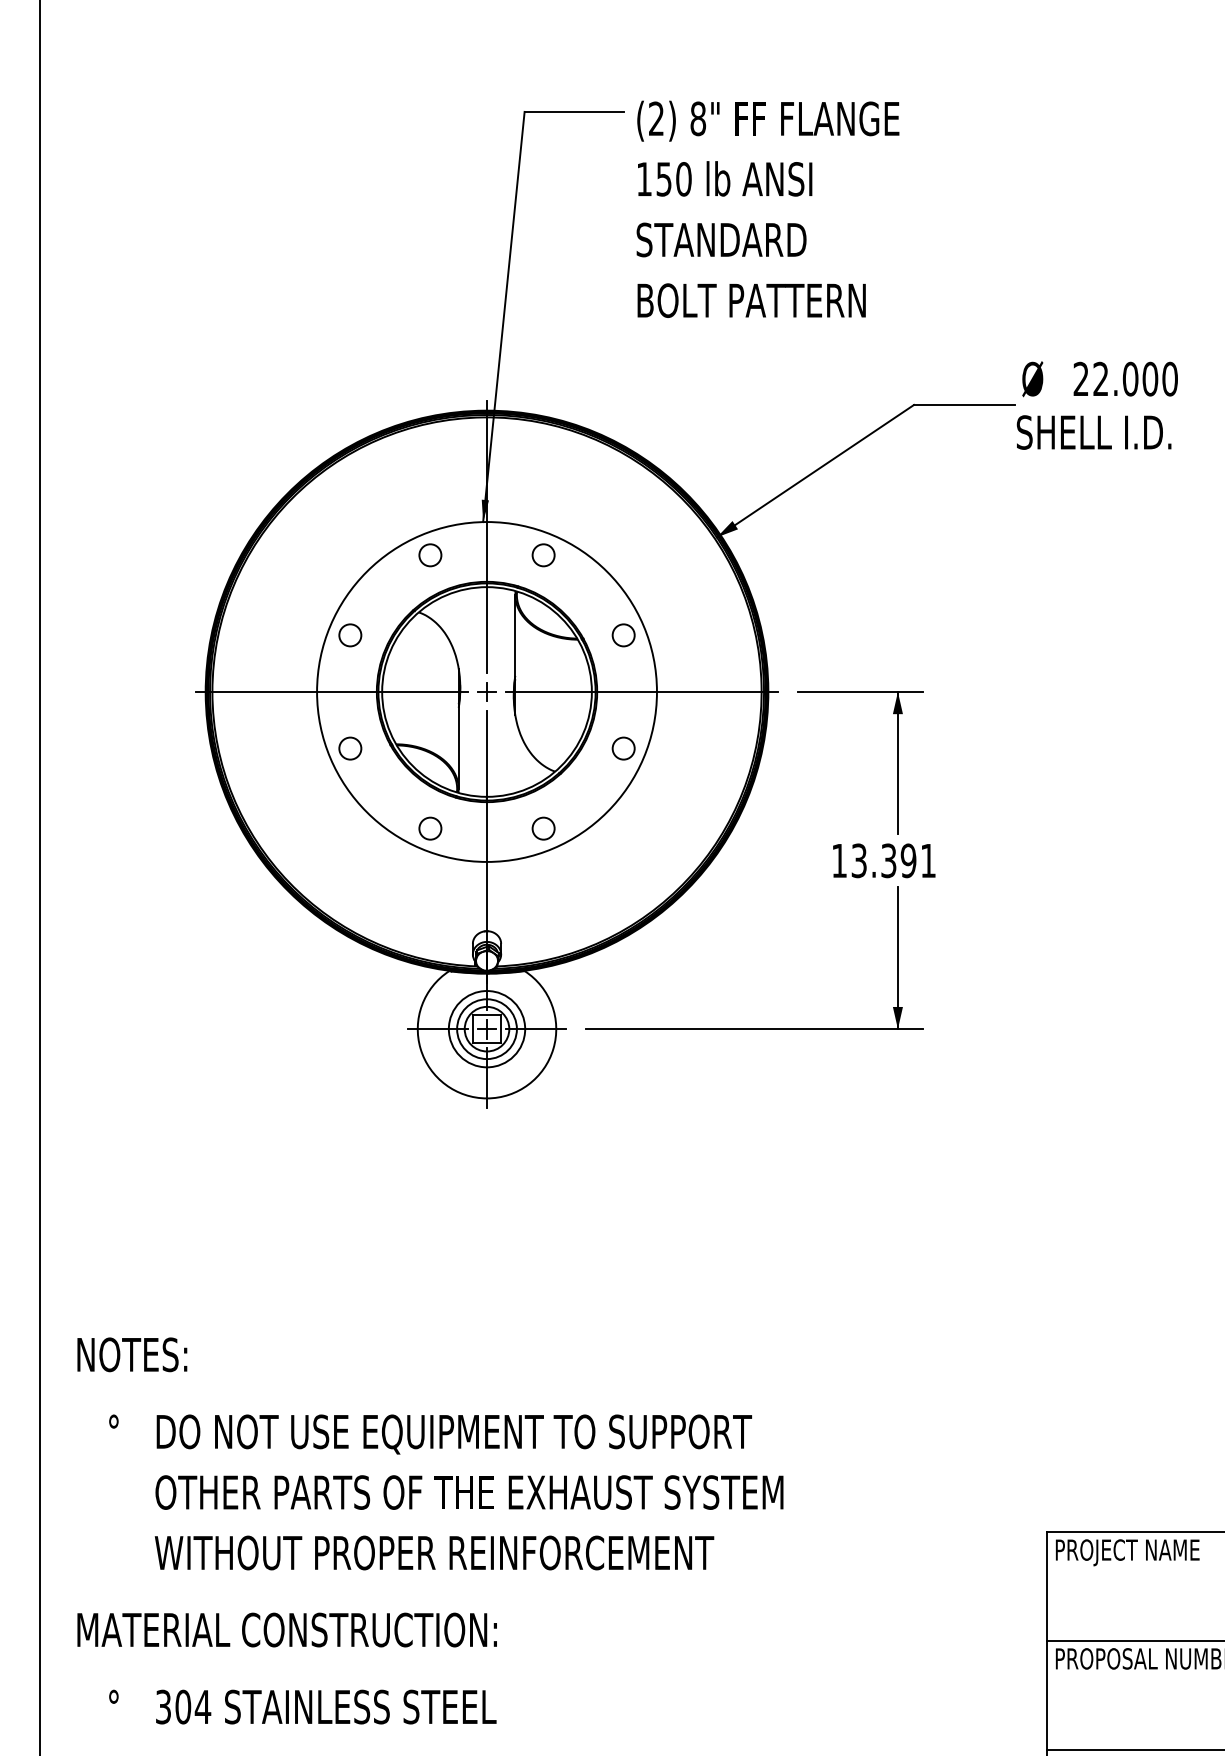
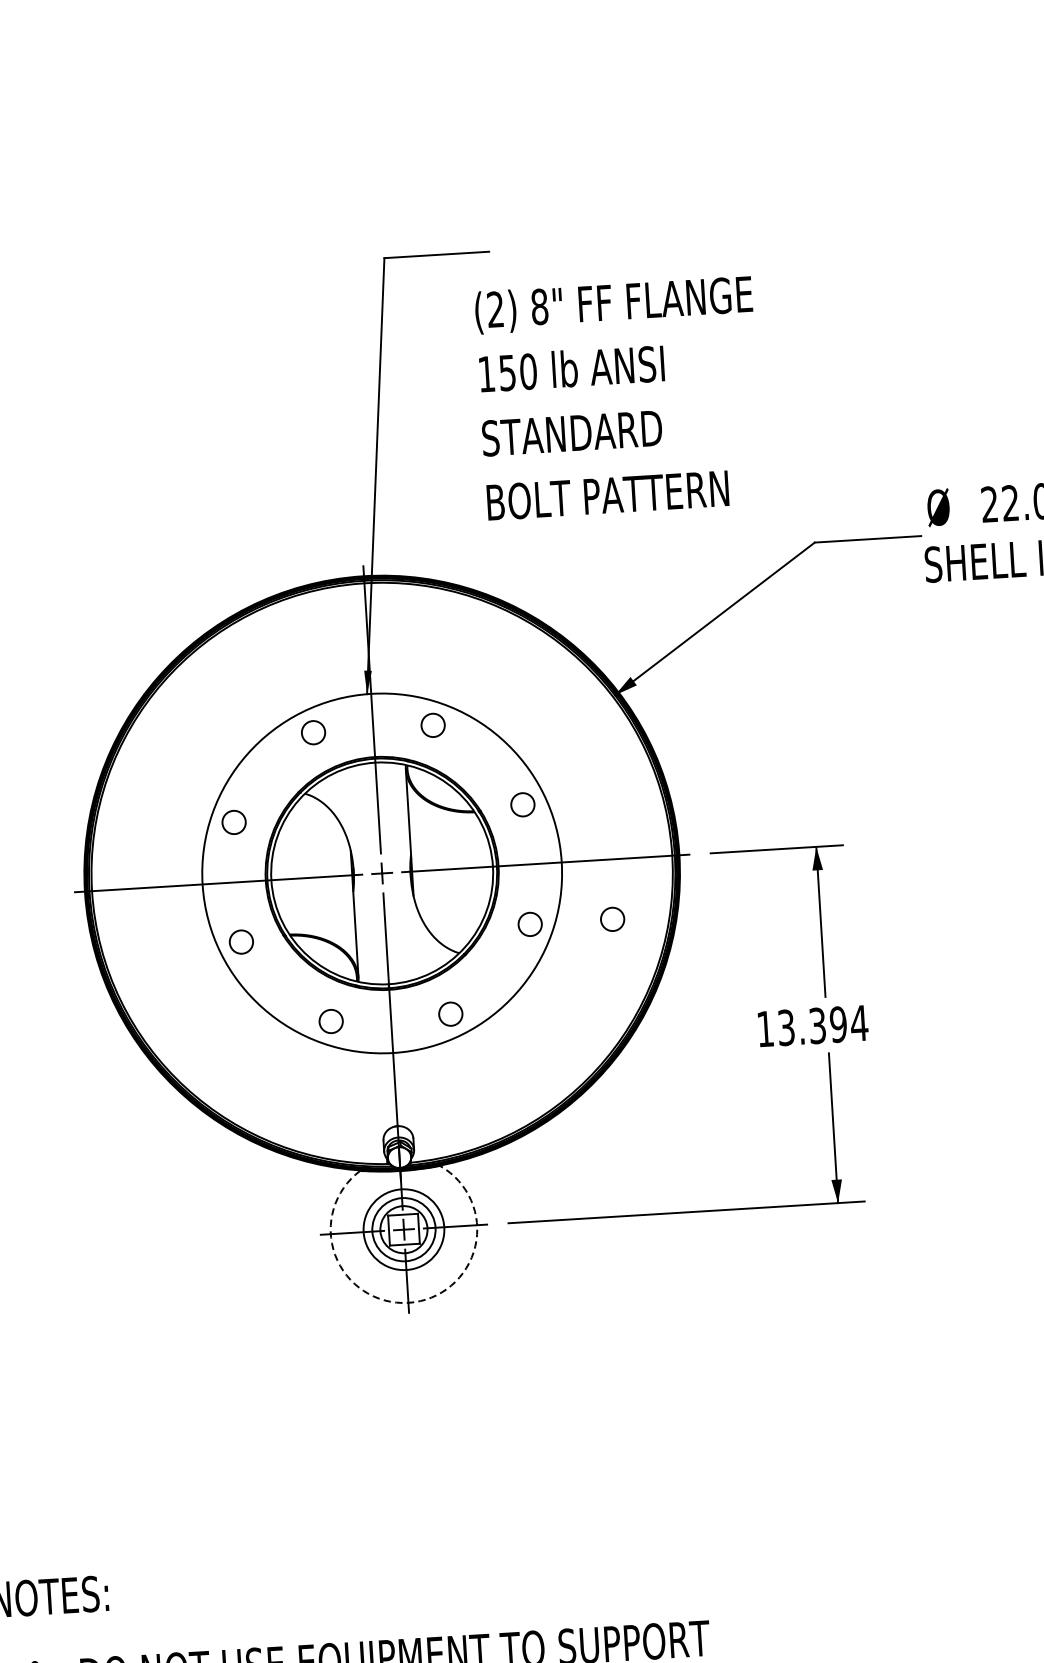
text: (767, 208) -> (618, 397), moved
circle: (701, 748) -> (612, 919), added
text: (928, 860) -> (859, 1022), 13.391 -> 13.394
arc: (487, 1098) -> (408, 1302), solid -> dashed

